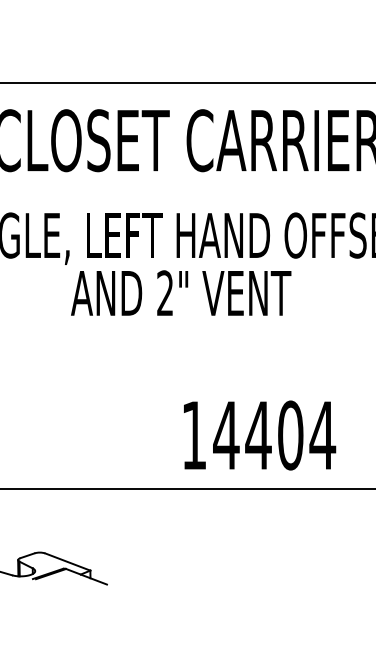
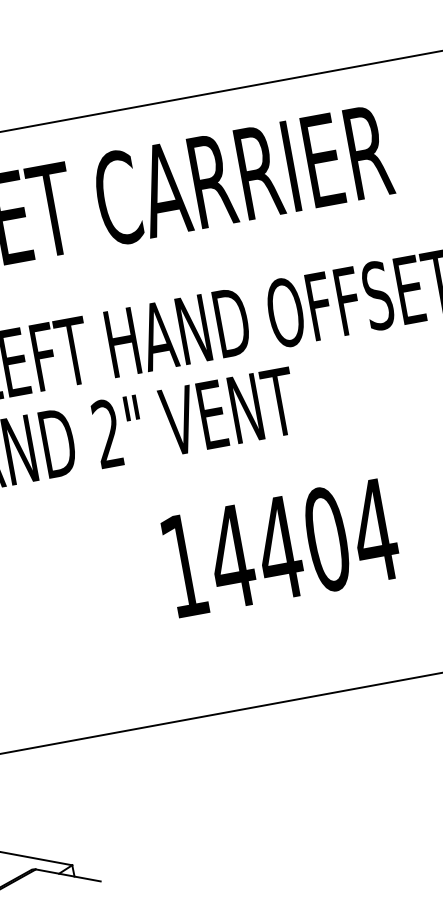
text: (260, 435) -> (282, 547), moved

